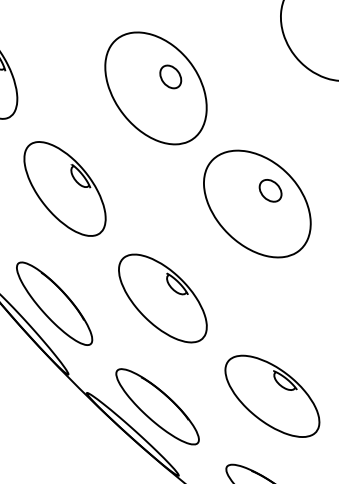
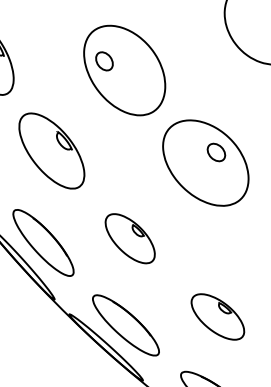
part: (170, 76) -> (104, 61), moved
part: (162, 298) -> (129, 238), size x0.7
part: (272, 395) -> (217, 316), size x0.7

